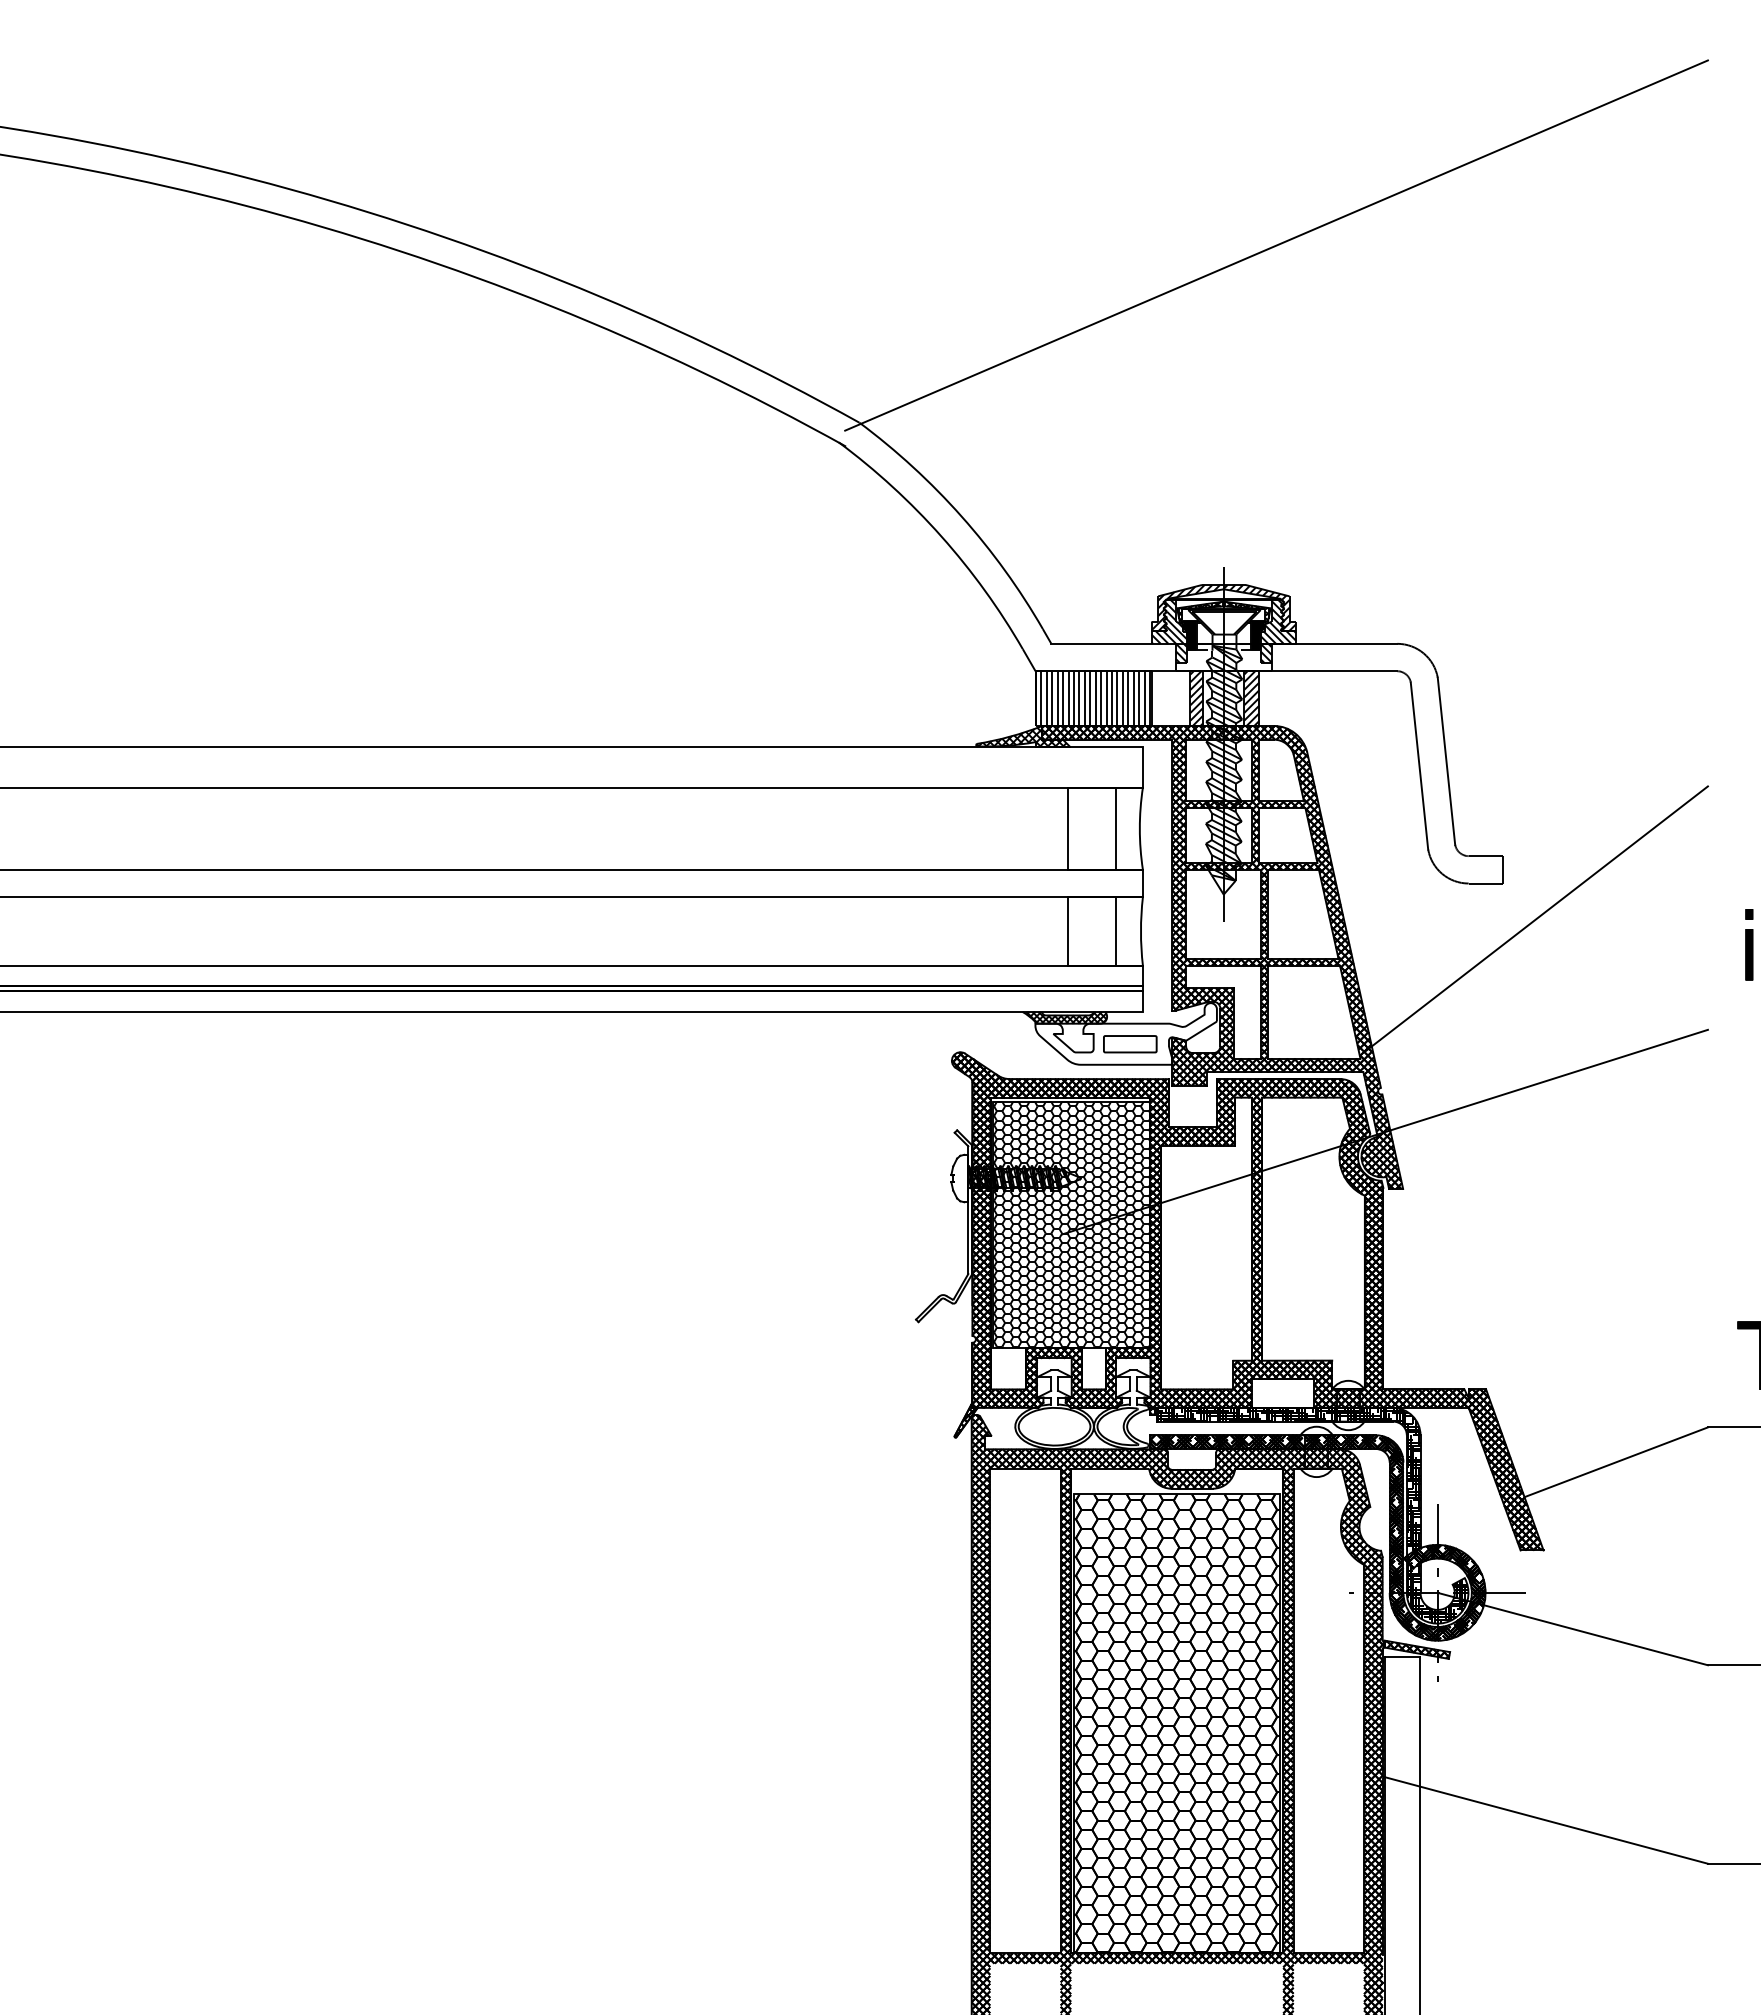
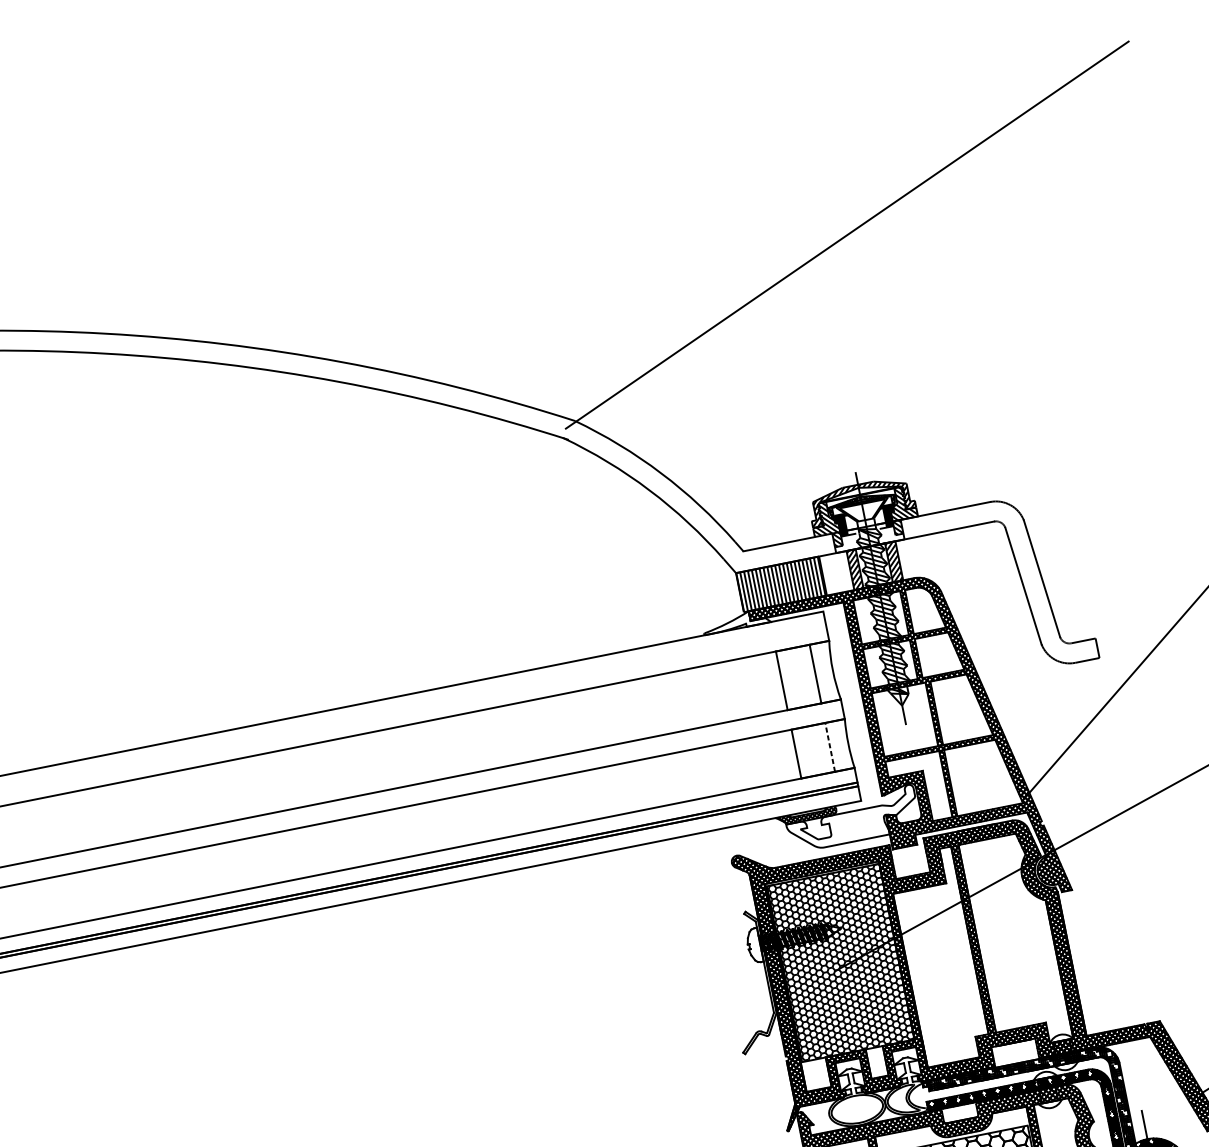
hatch: (1021, 736) -> (735, 621), removed
line: (1115, 930) -> (830, 746), solid -> dashed
part: (1130, 1044) -> (856, 825), removed

